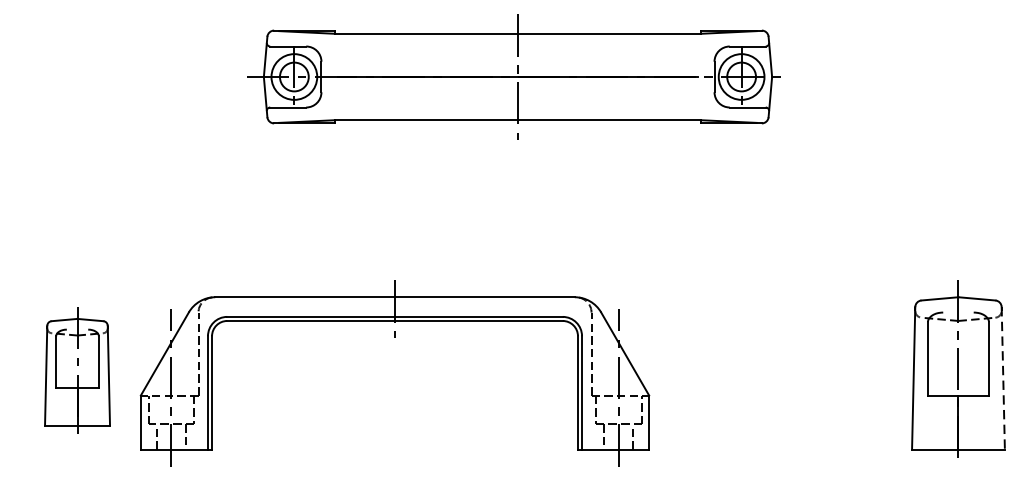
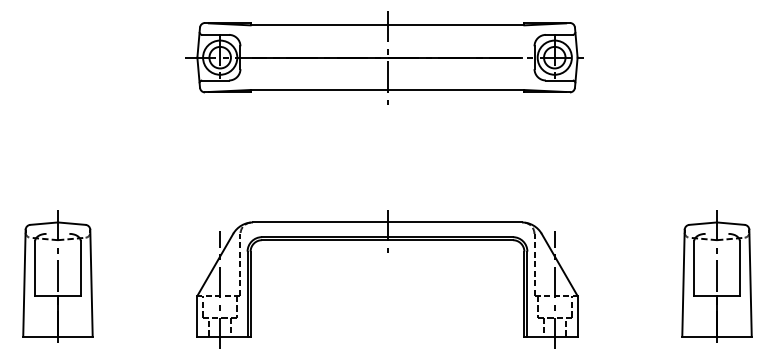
part: (395, 337) -> (387, 252), moved
part: (76, 369) -> (57, 276), size x1.43
line: (1003, 378) -> (750, 283), dashed -> solid

